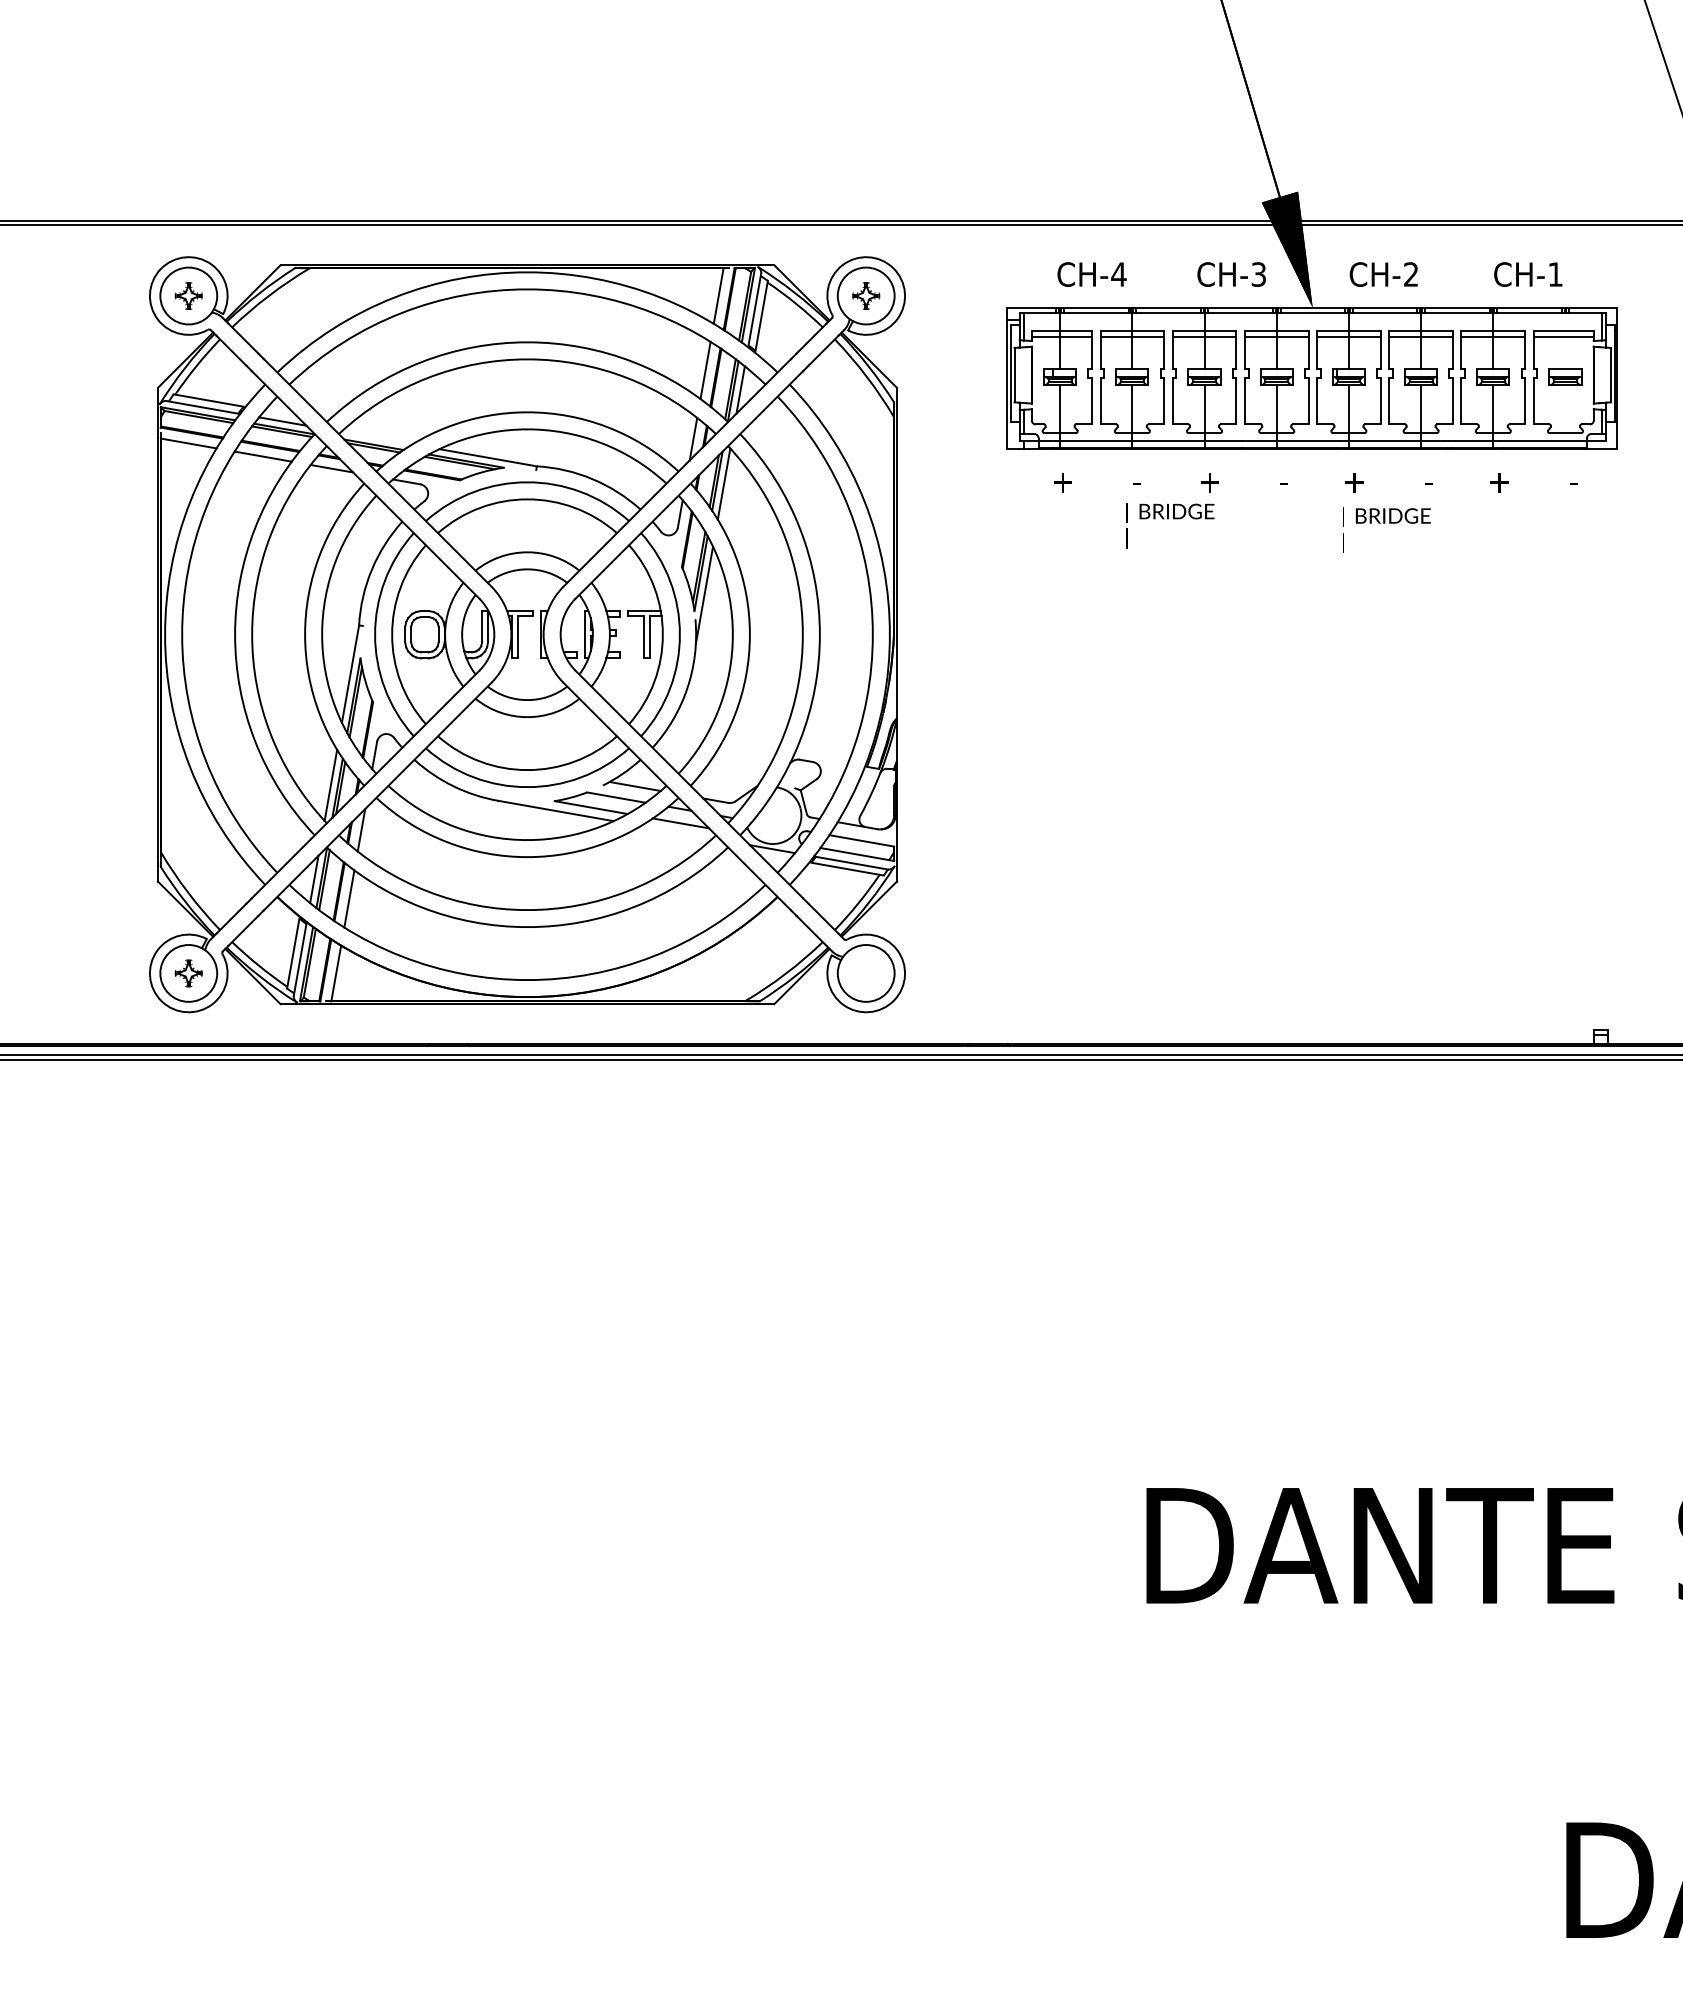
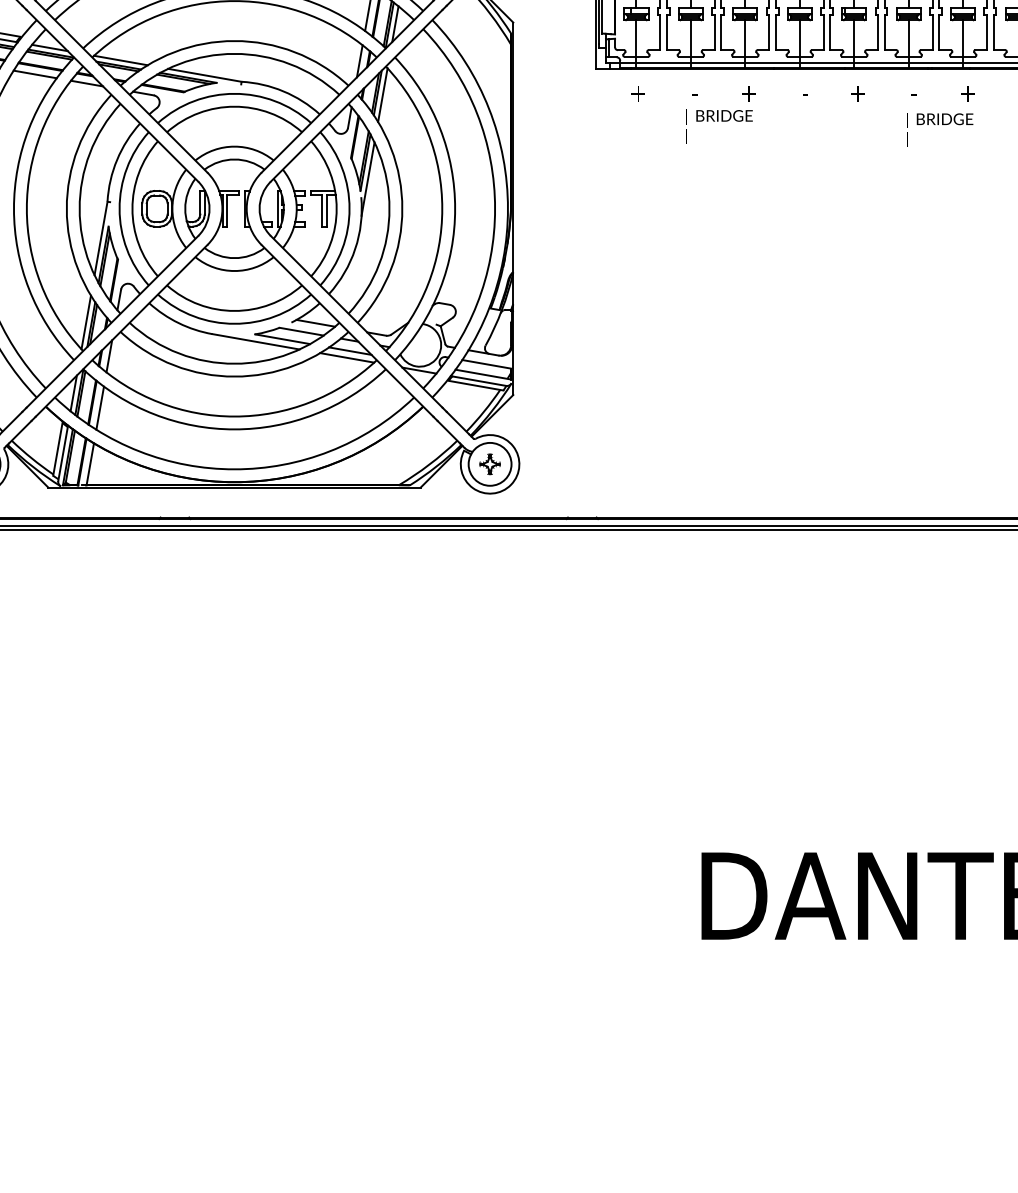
line: (376, 437) -> (120, 60), added
text: (1386, 529) -> (939, 129), moved
line: (676, 832) -> (346, 358), added
part: (866, 973) -> (490, 464), added

